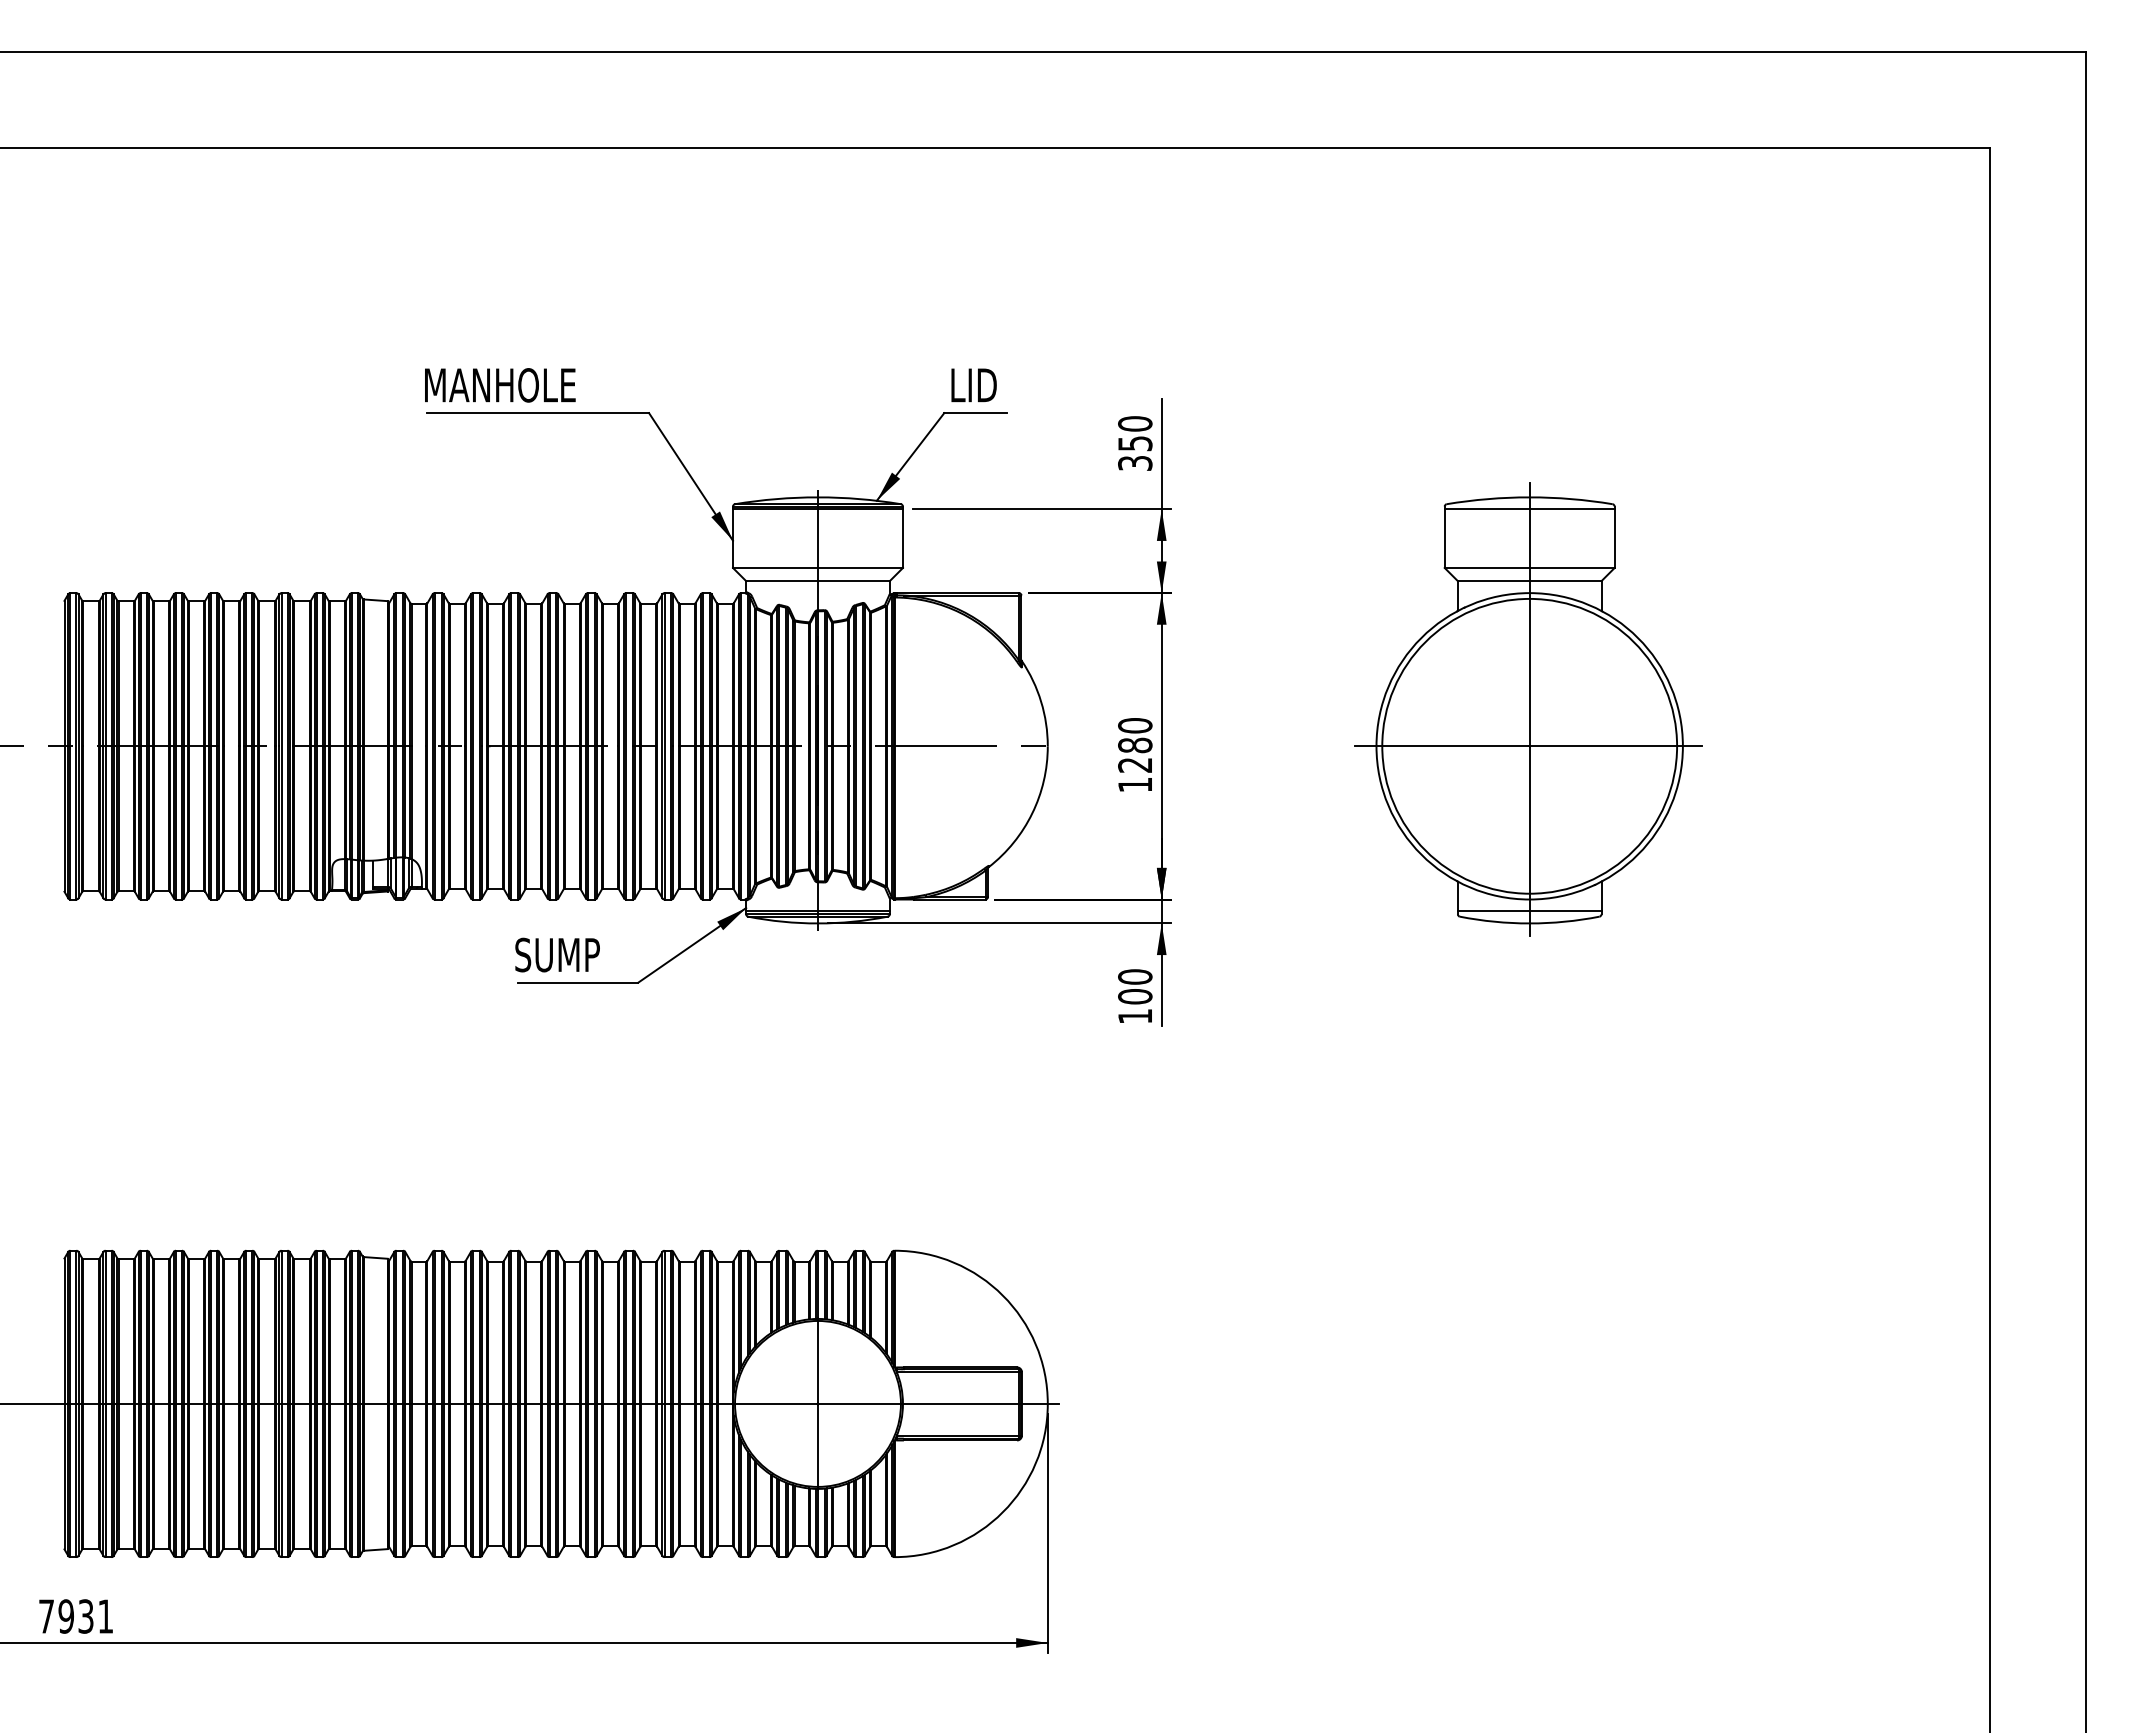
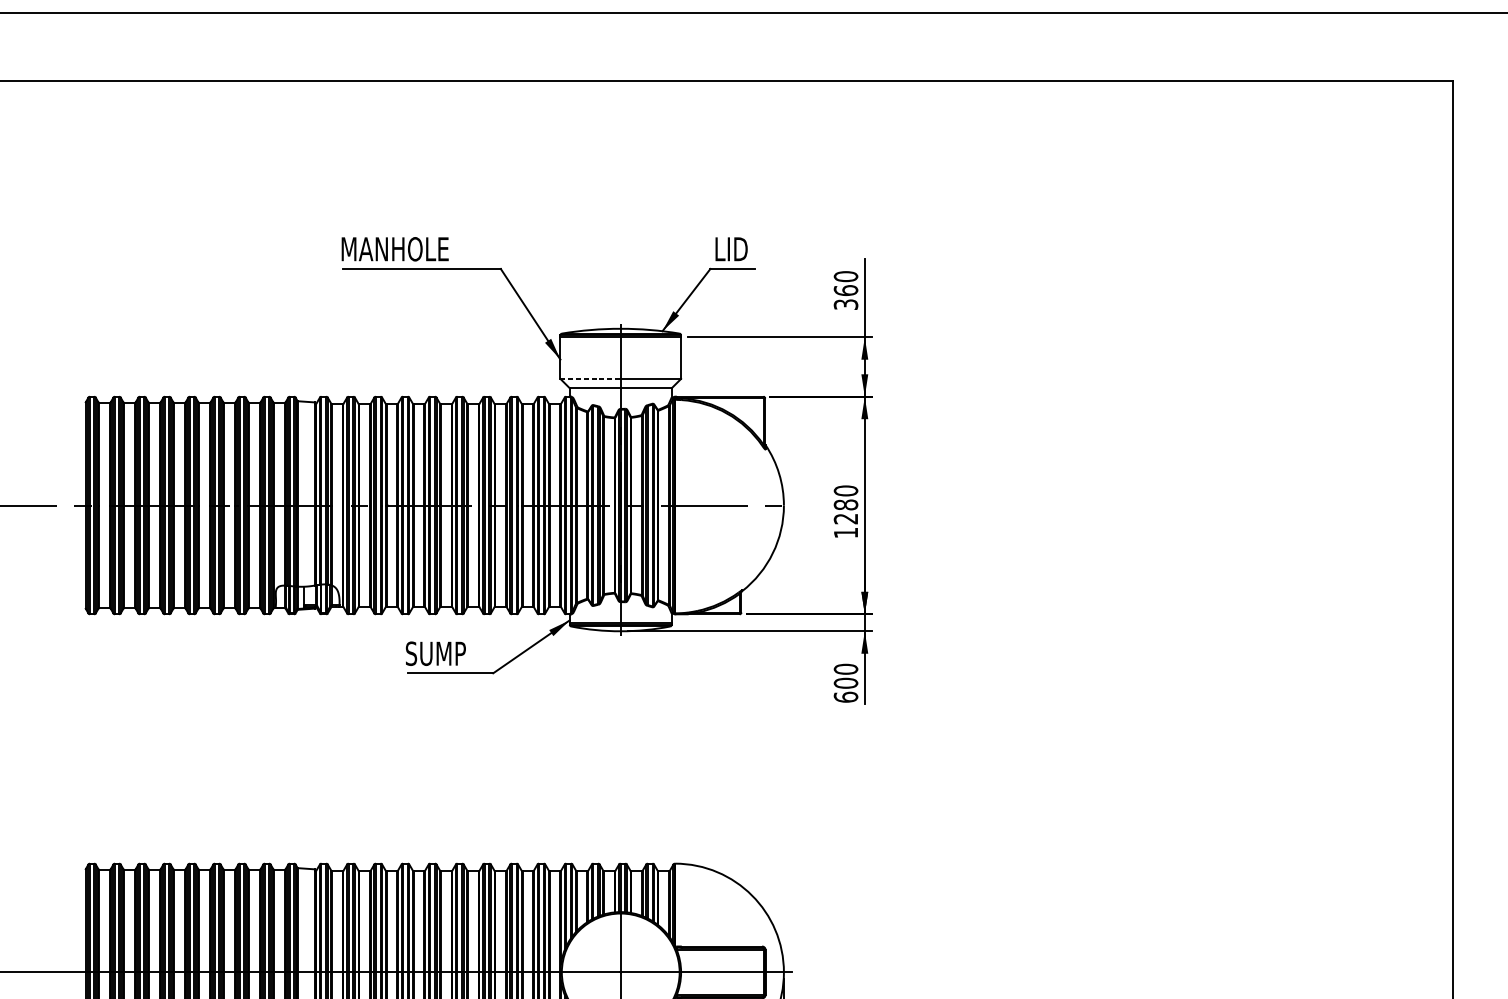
text: (1135, 443) -> (846, 290), 350 -> 360
line: (776, 567) -> (591, 378), solid -> dashed
part: (1528, 709) -> (1125, 479), removed
text: (1135, 1016) -> (846, 697), 100 -> 600

